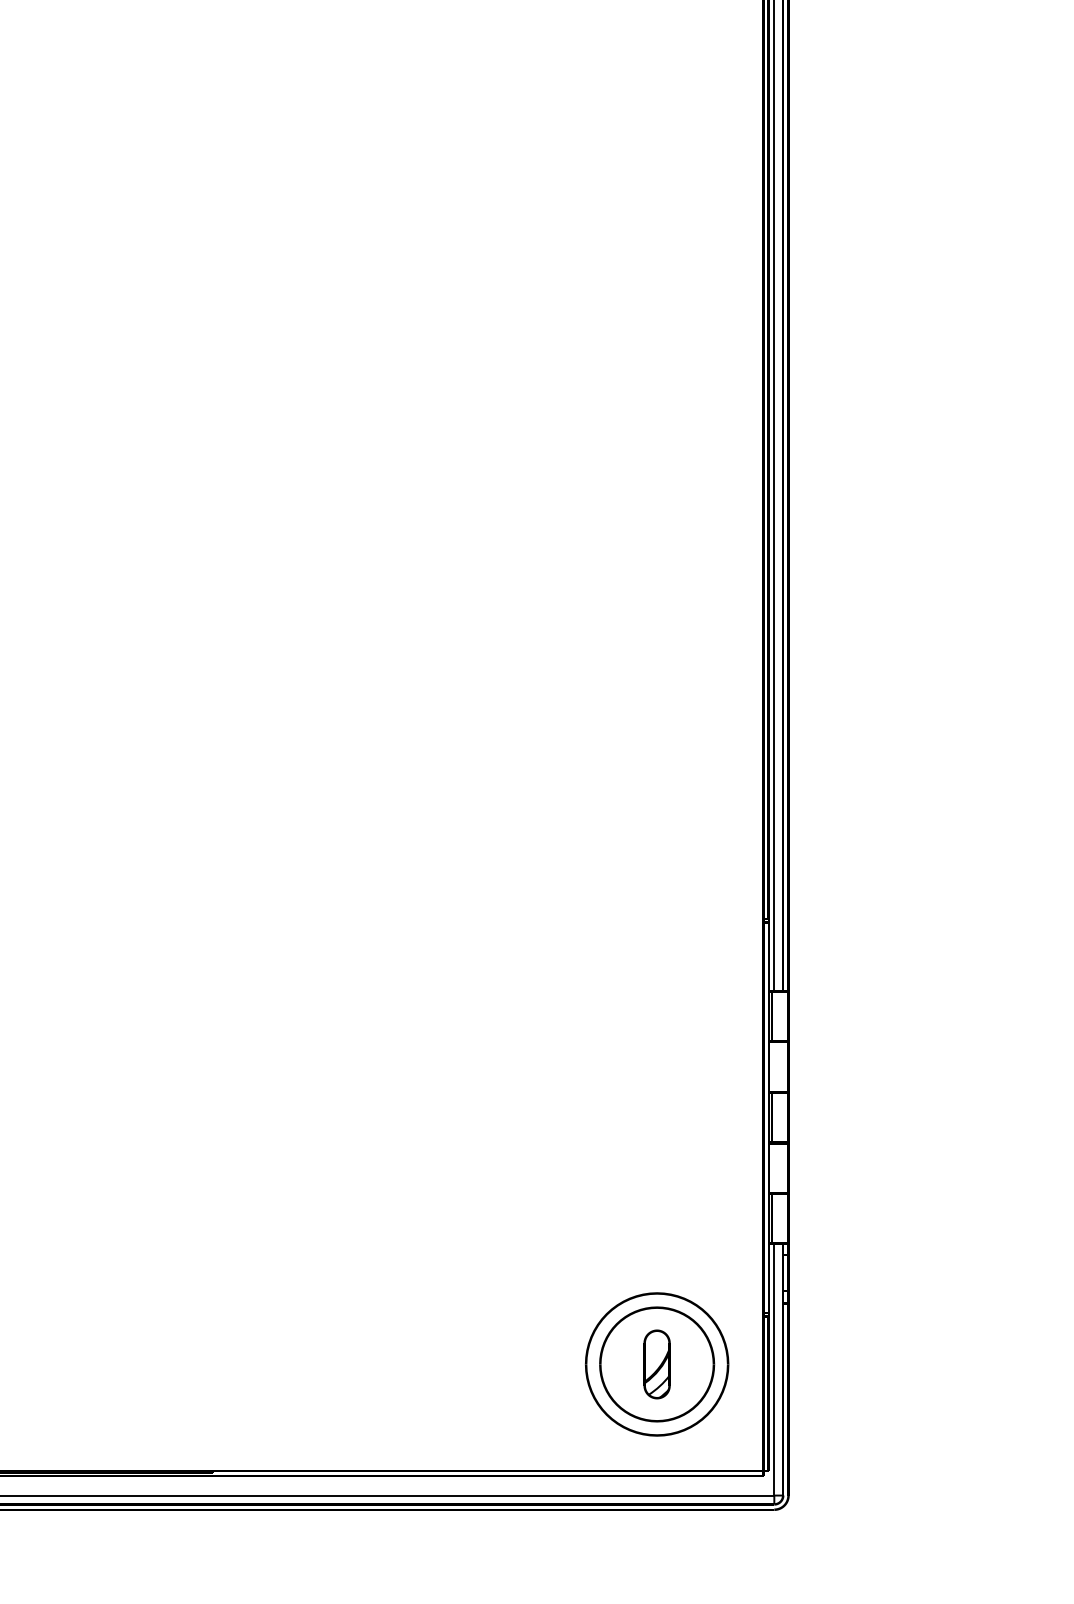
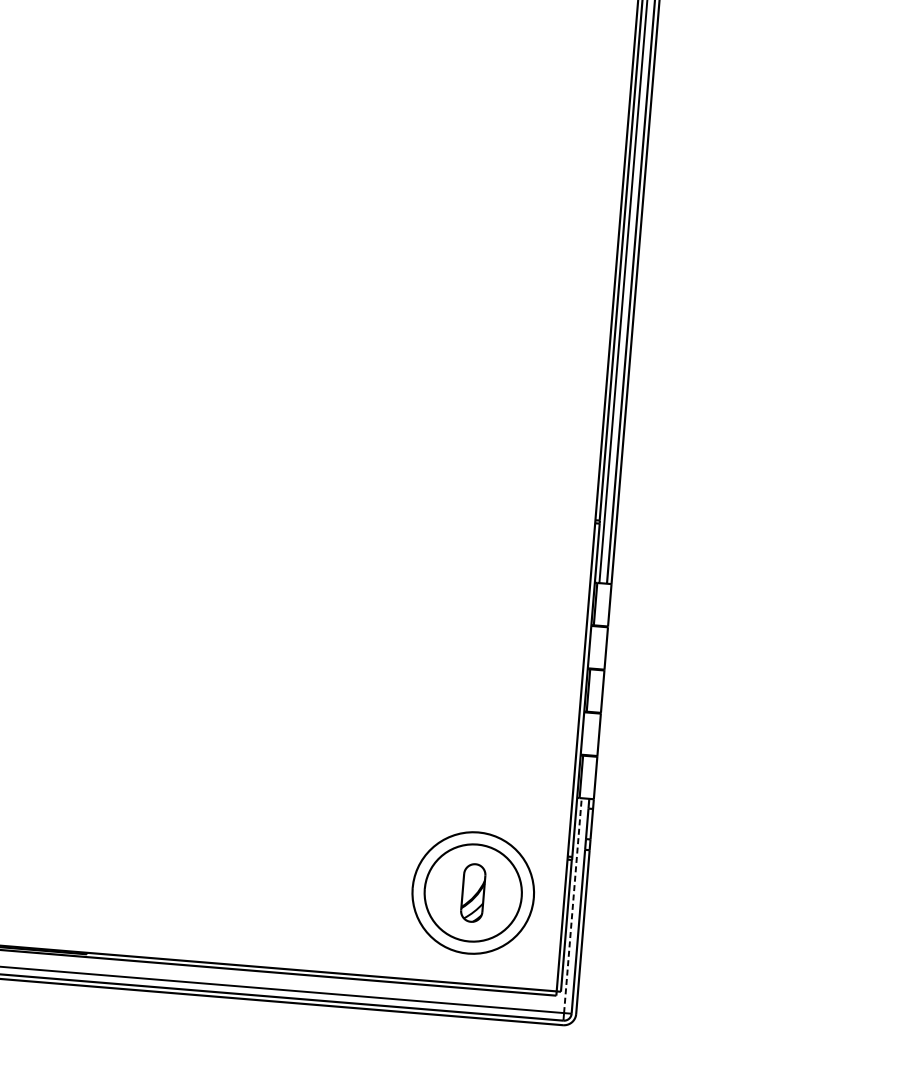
line: (774, 1369) -> (573, 905), solid -> dashed

